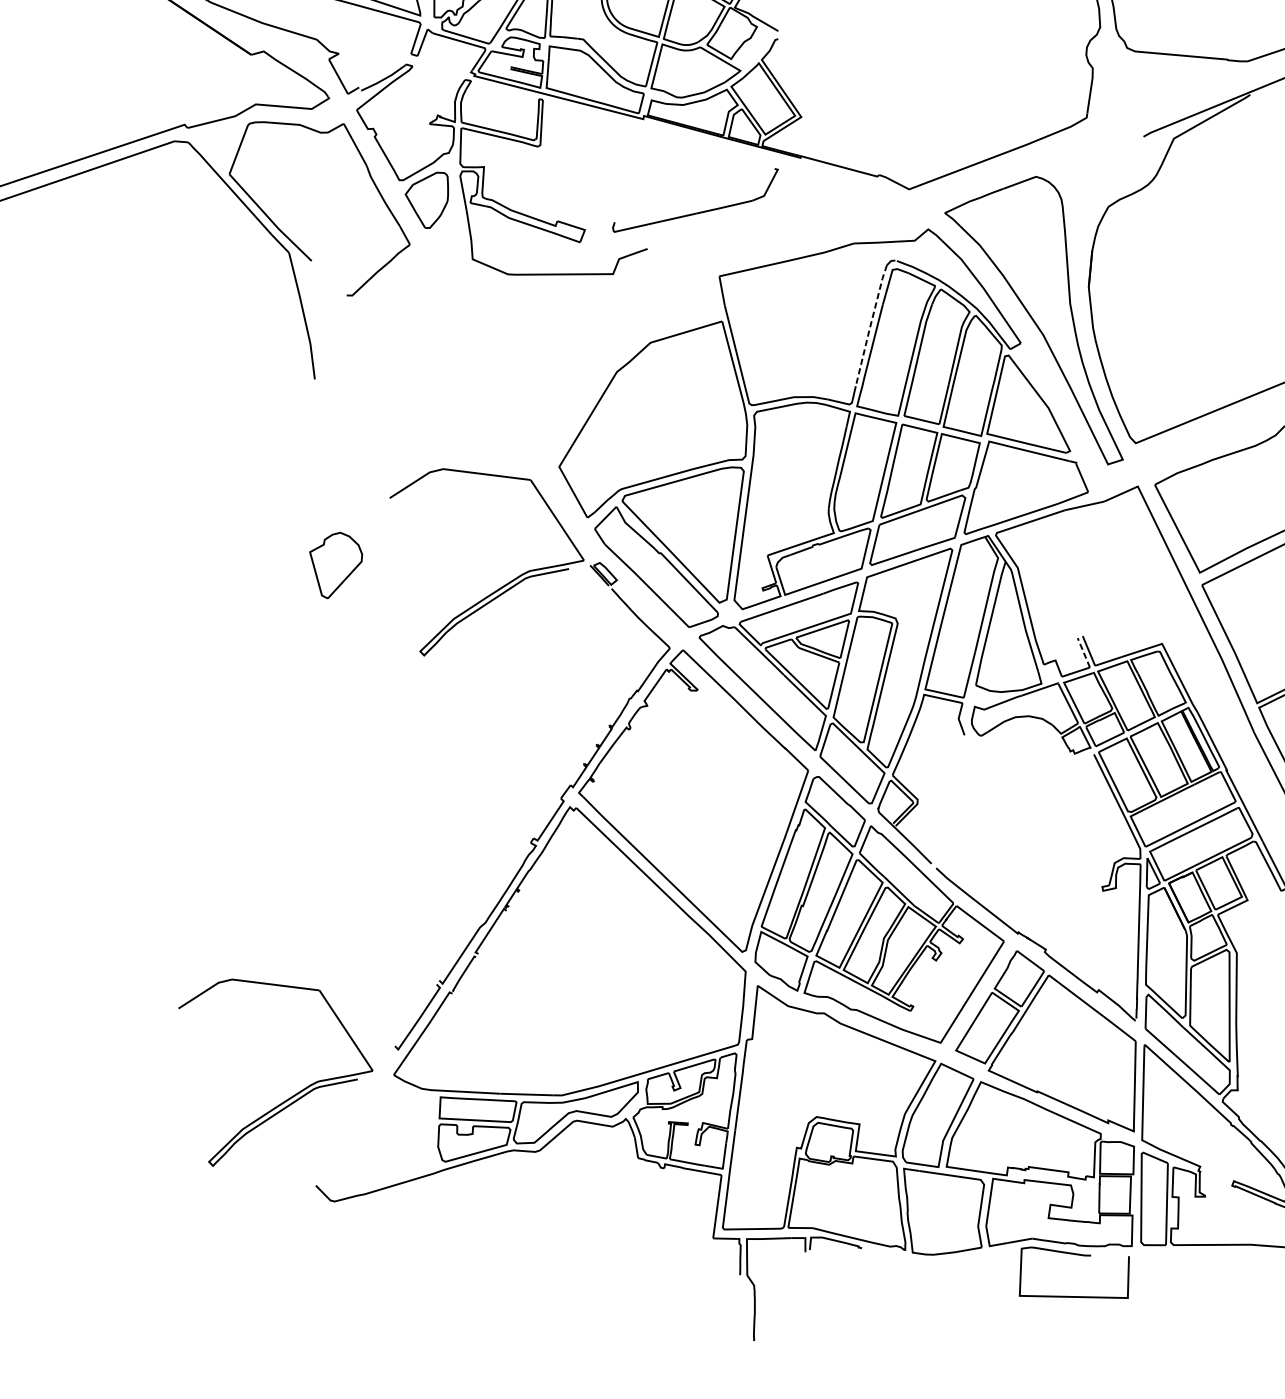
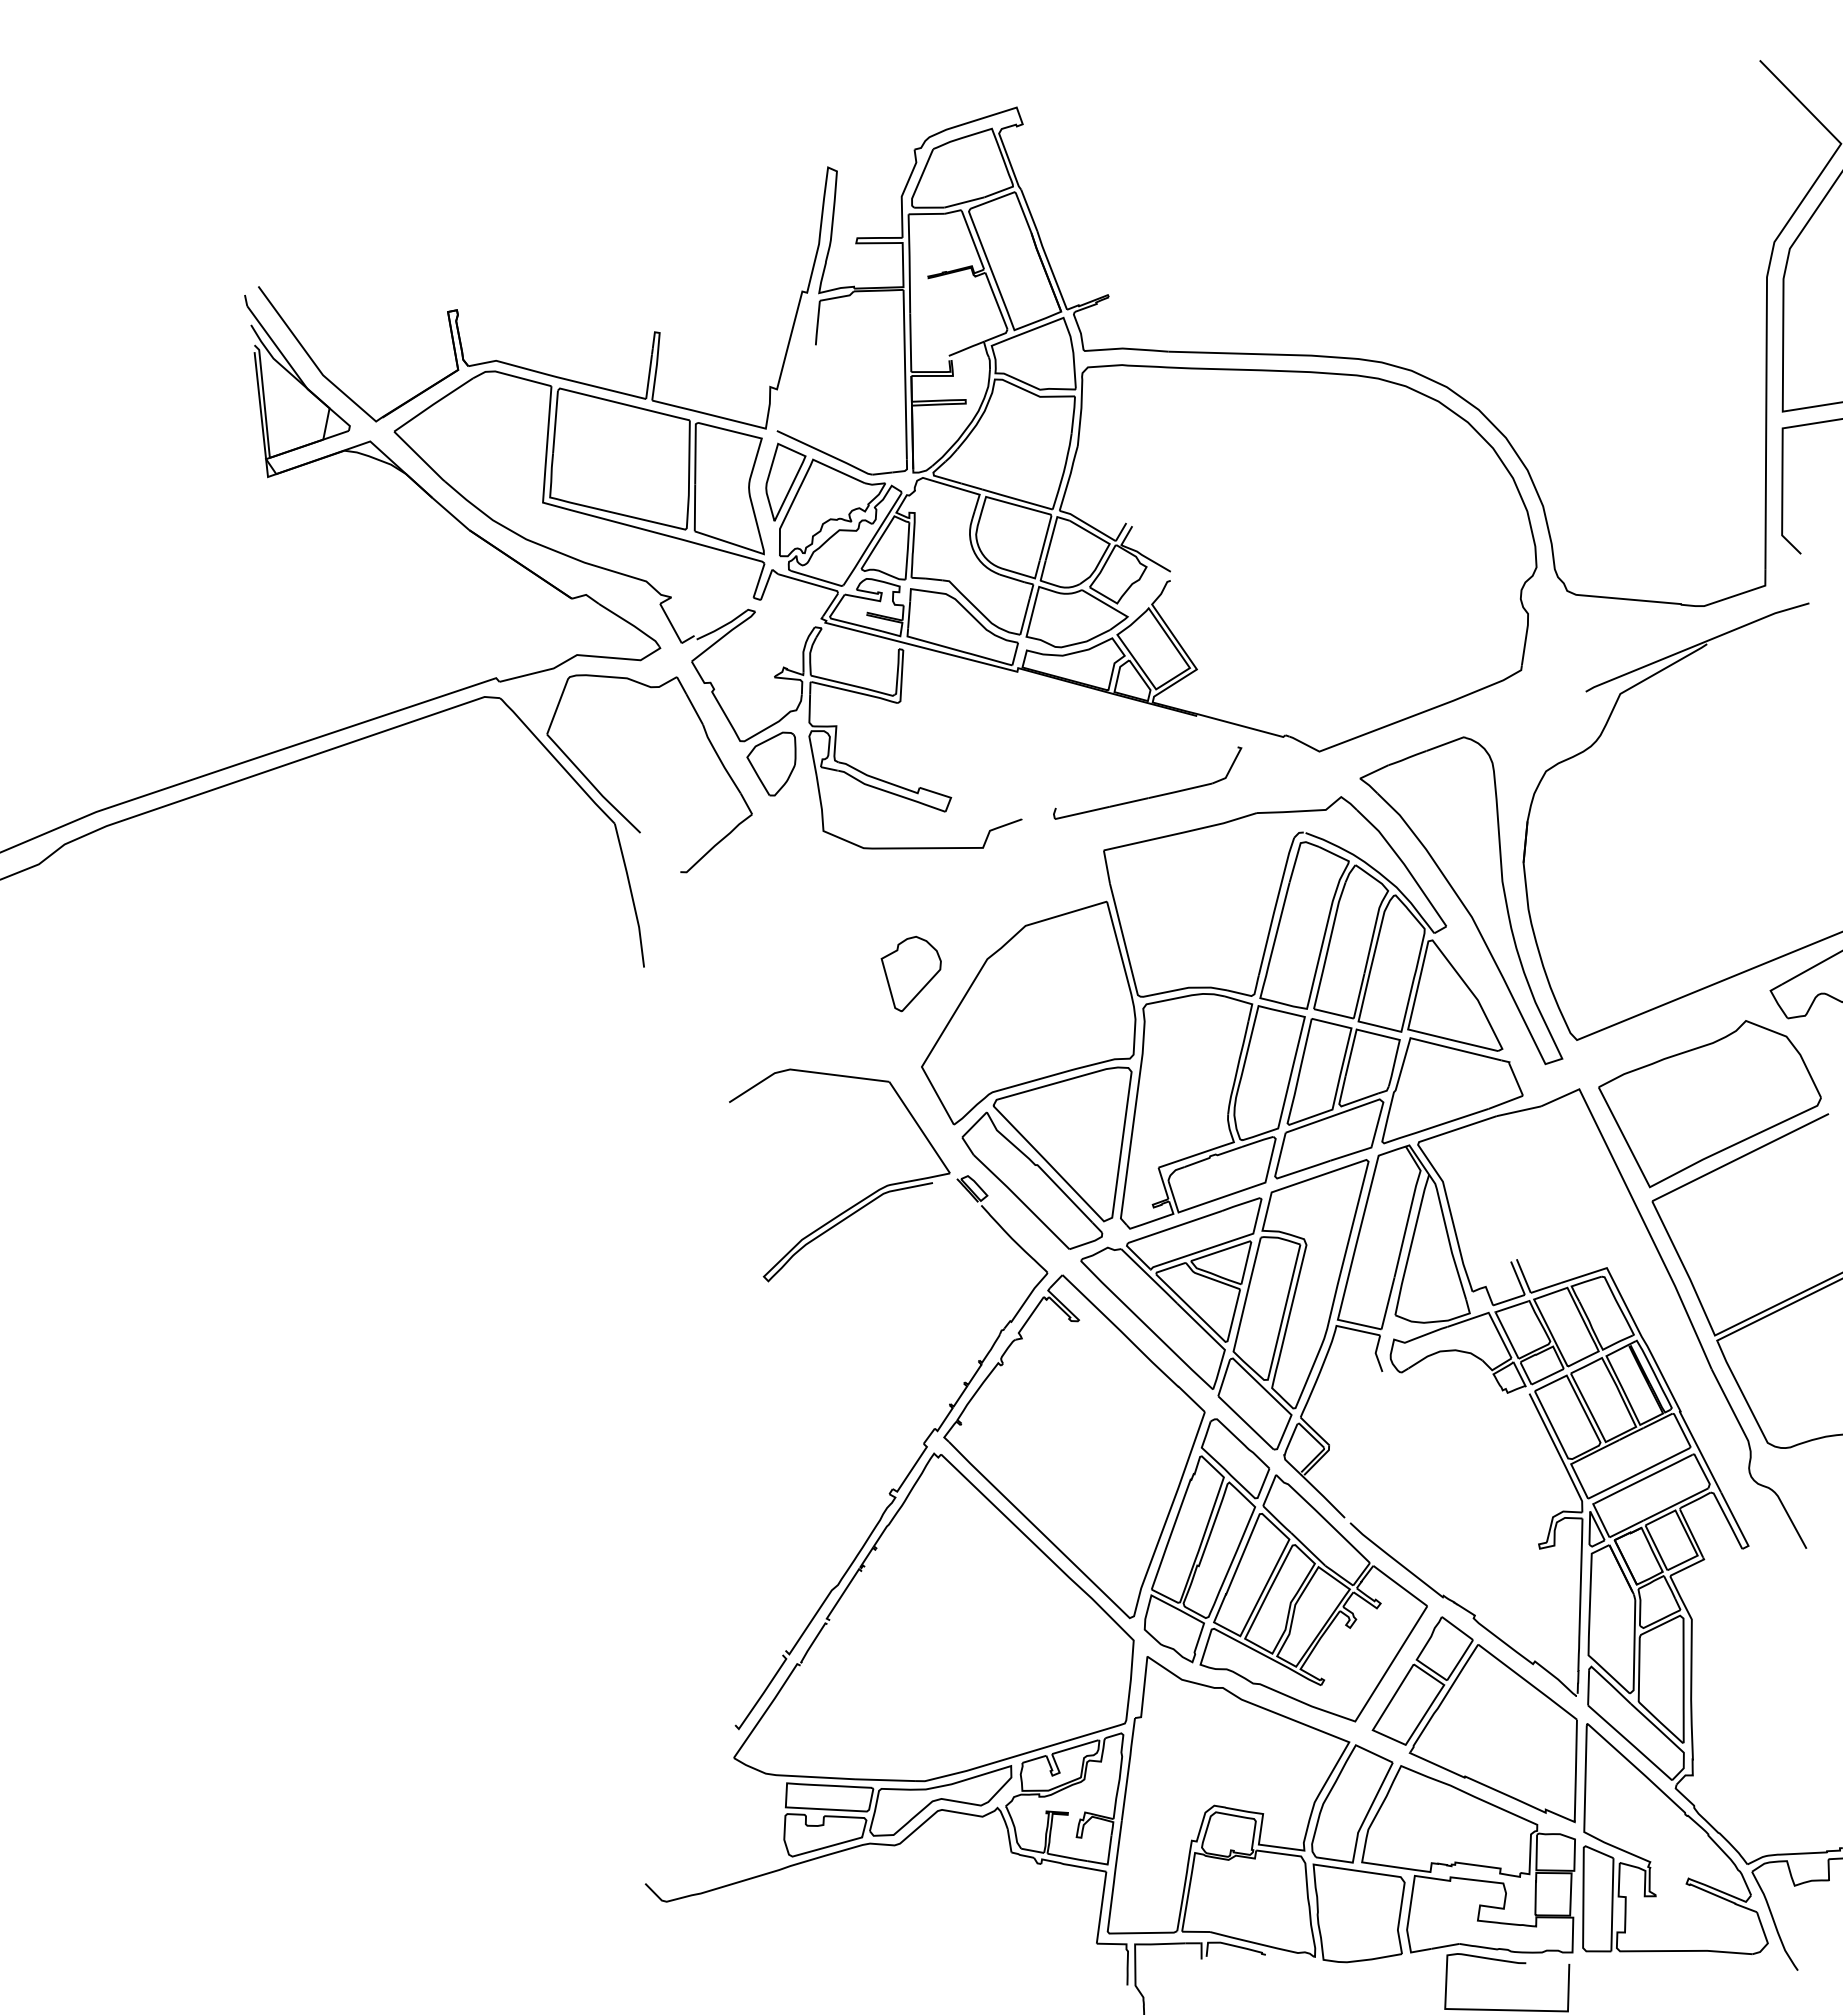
part: (697, 212) -> (1150, 796), moved
line: (870, 324) -> (1275, 905), dashed -> solid
part: (335, 565) -> (910, 973), moved
line: (1083, 652) -> (1517, 1277), dashed -> solid
part: (289, 1097) -> (615, 1783), removed

